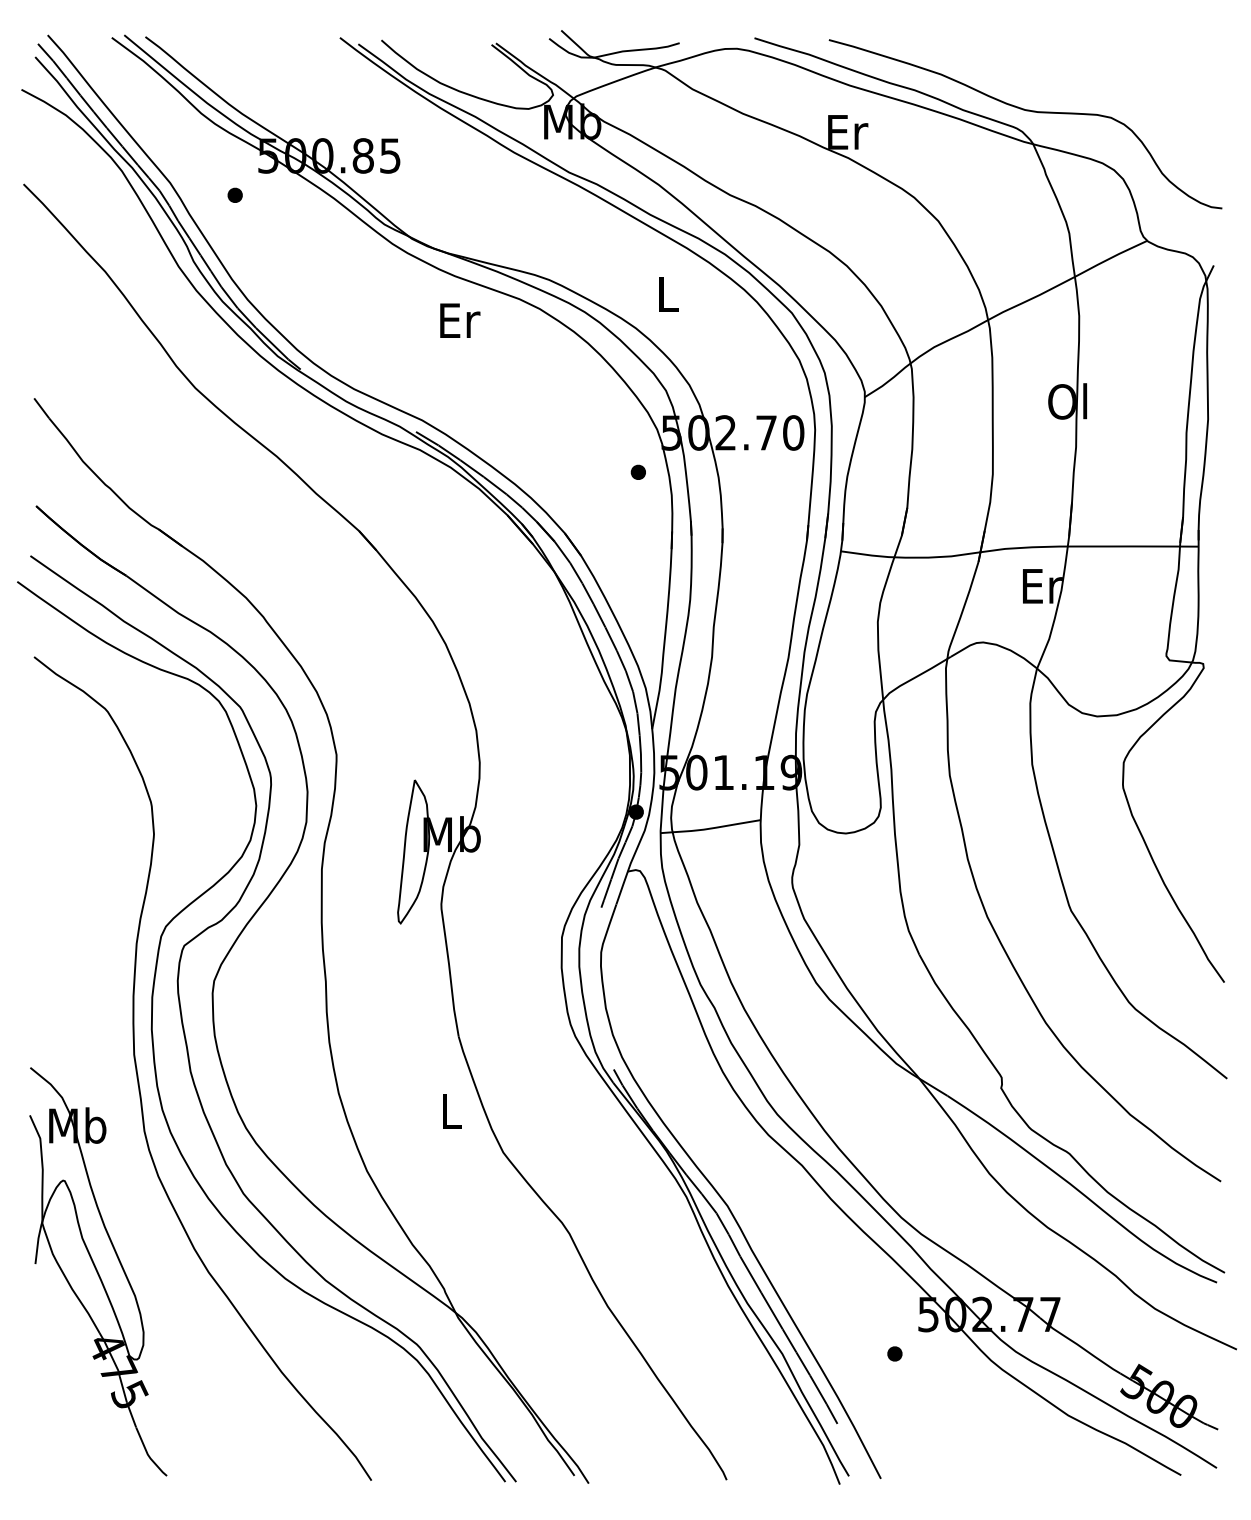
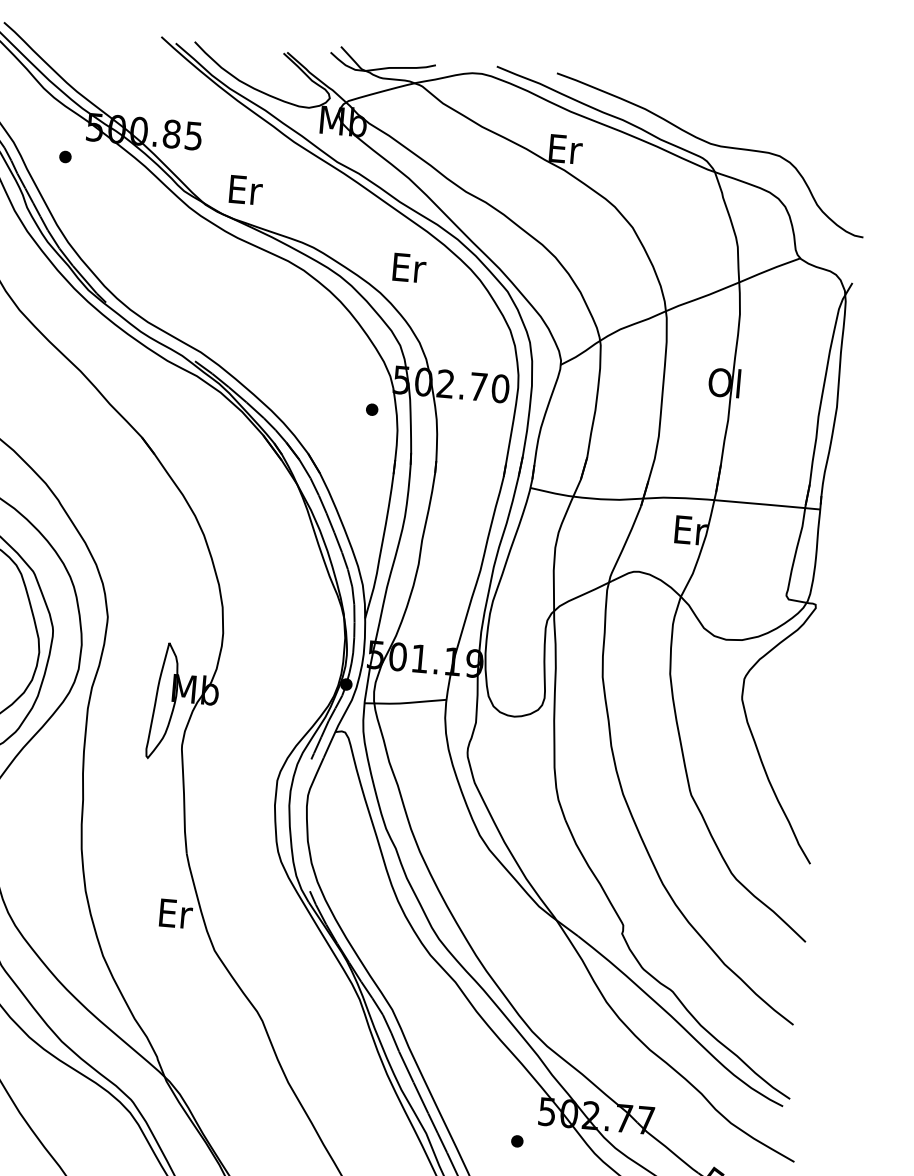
text: (669, 294) -> (409, 267), L -> Er
text: (460, 320) -> (246, 190), moved
text: (452, 1111) -> (176, 913), L -> Er

